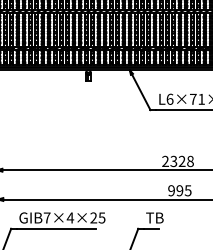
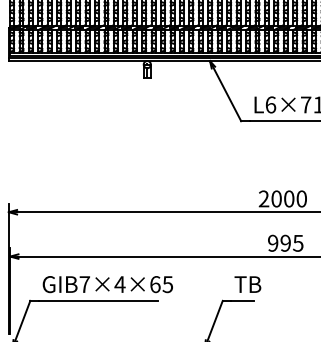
text: (181, 161) -> (288, 199), 2328 -> 2000
text: (93, 217) -> (154, 283), GIB7×4×25 -> GIB7×4×65

